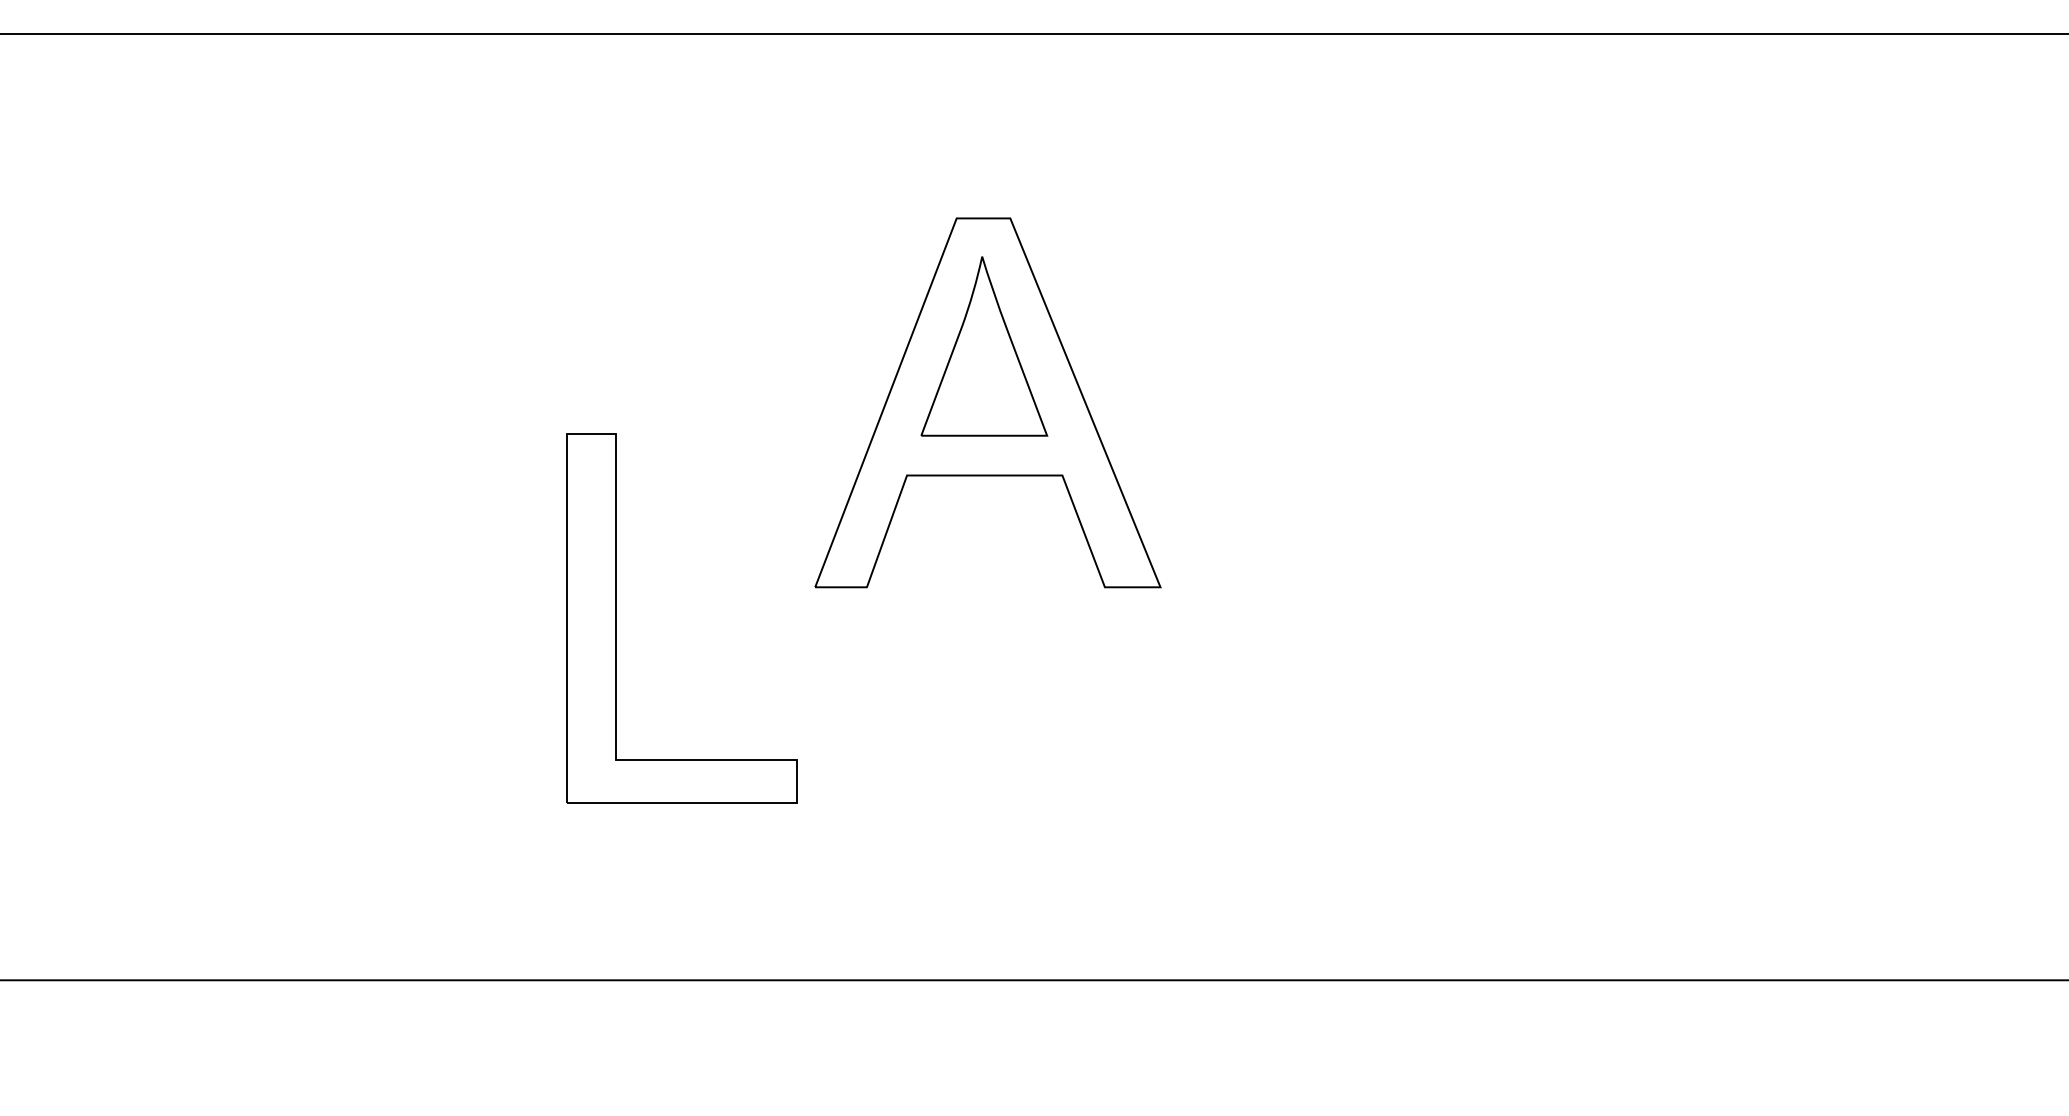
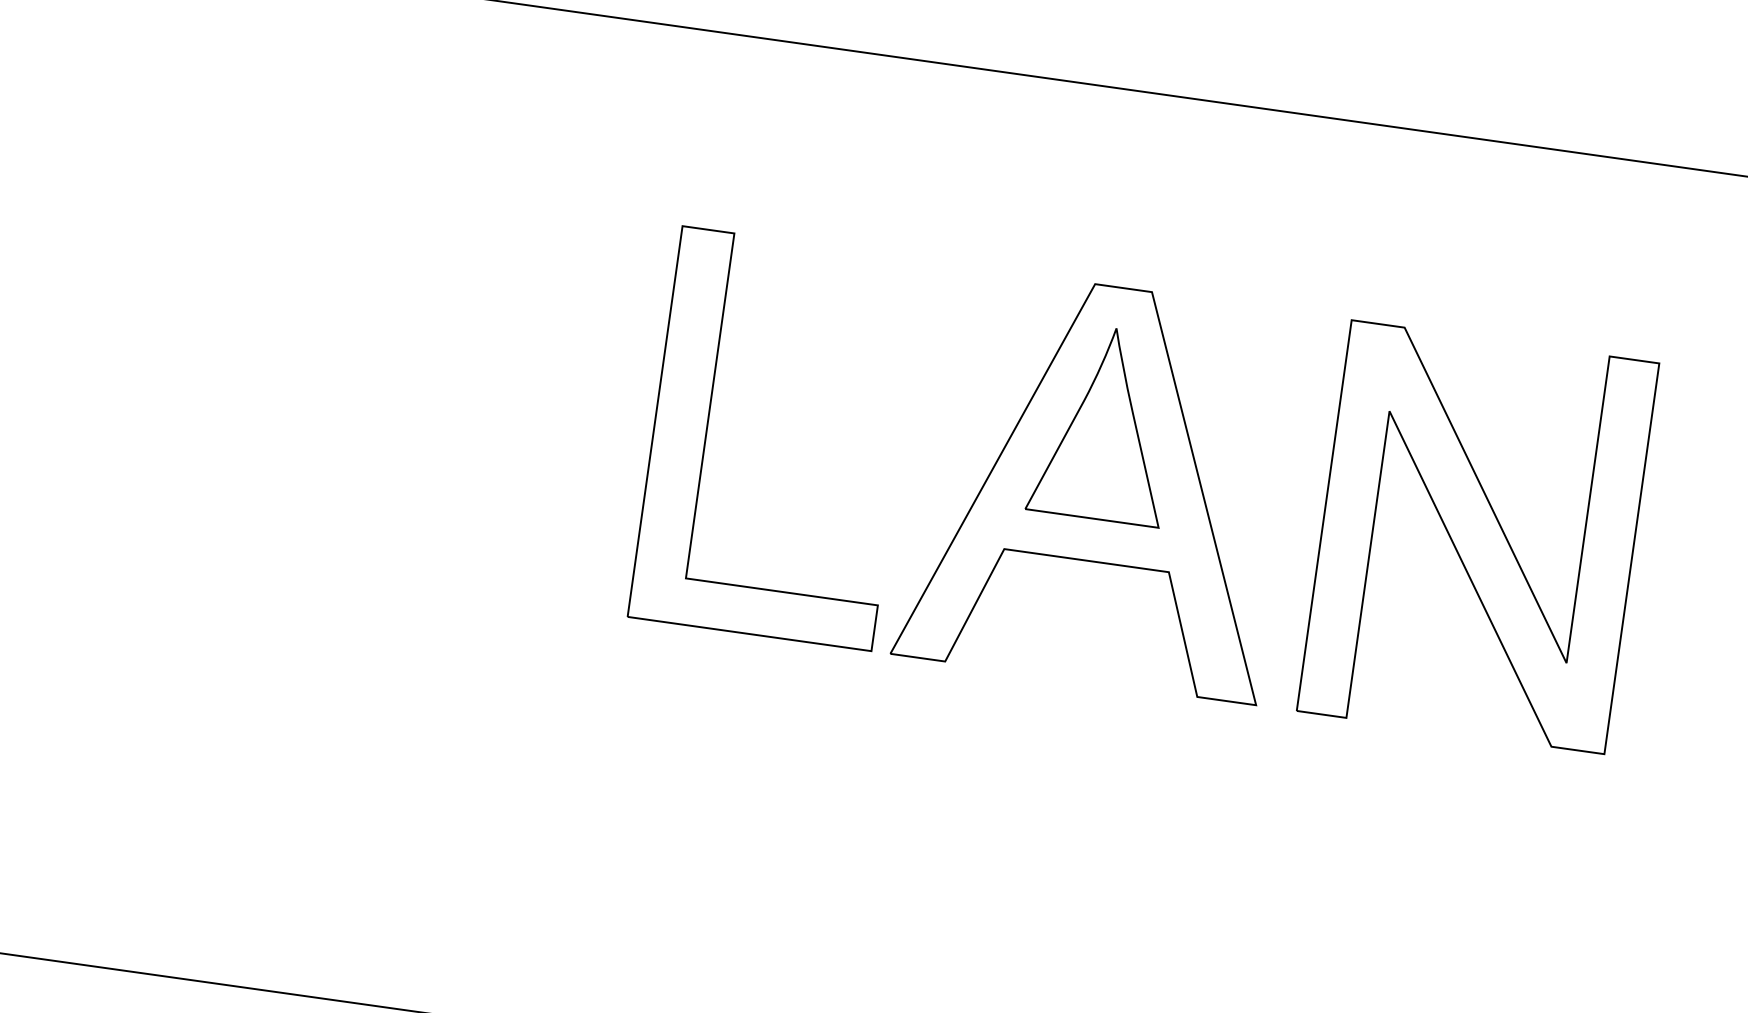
part: (1344, 402) -> (1478, 536), added
part: (616, 618) -> (707, 428), moved

